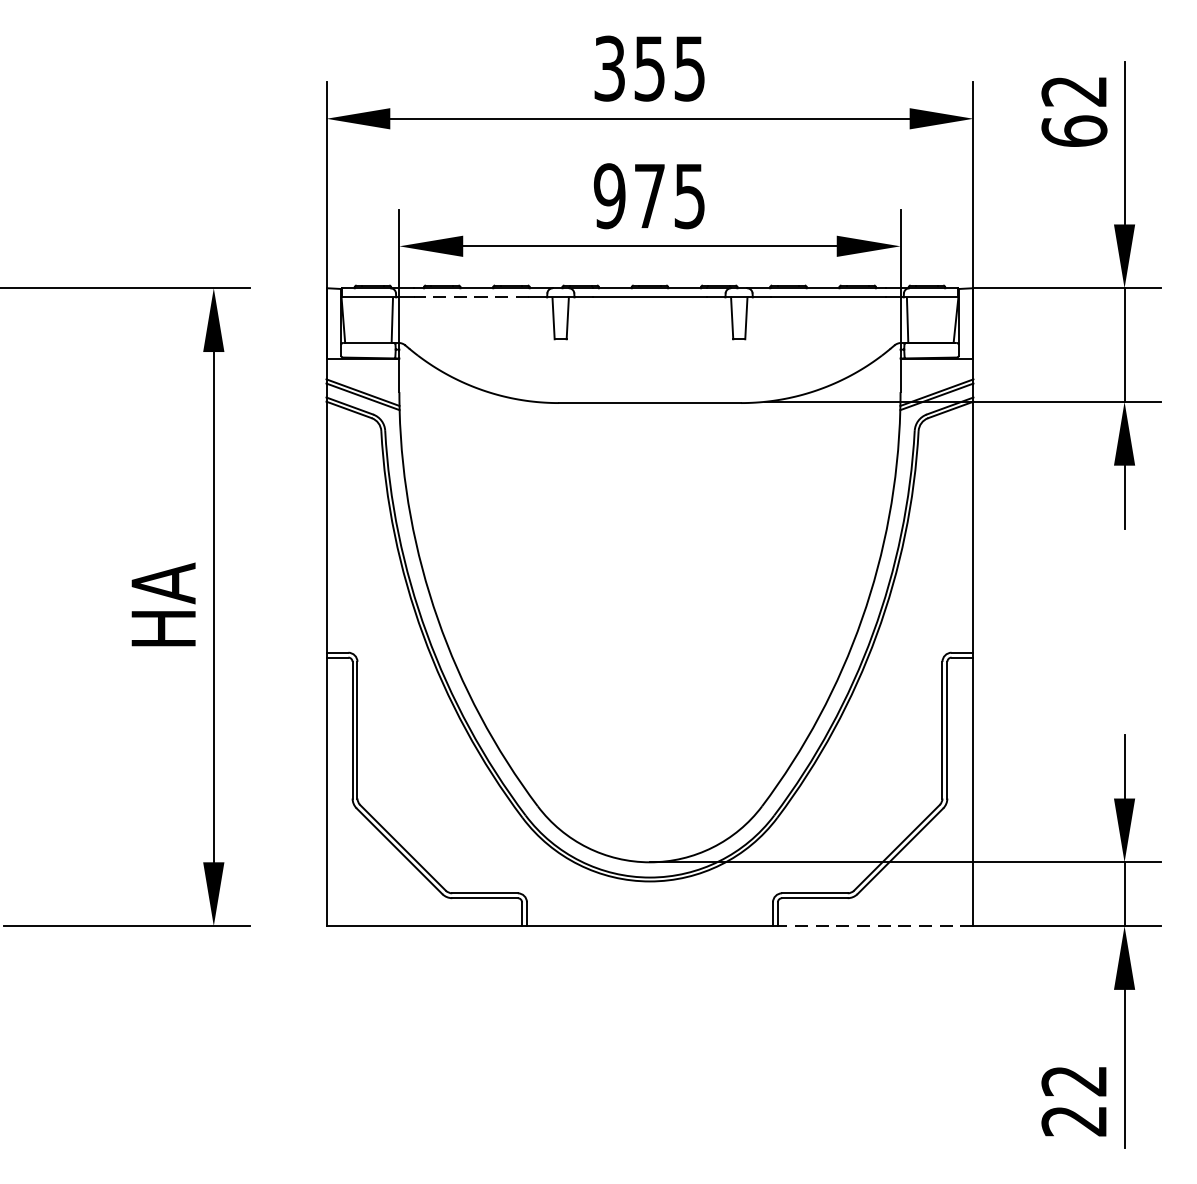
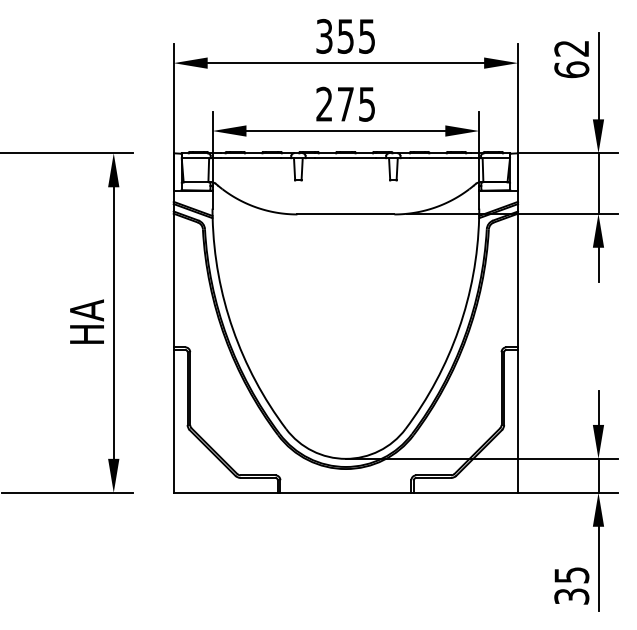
text: (609, 194) -> (324, 103), 975 -> 275
line: (470, 297) -> (250, 158), dashed -> solid
line: (874, 925) -> (465, 492), dashed -> solid
text: (1073, 1100) -> (571, 585), 22 -> 35

